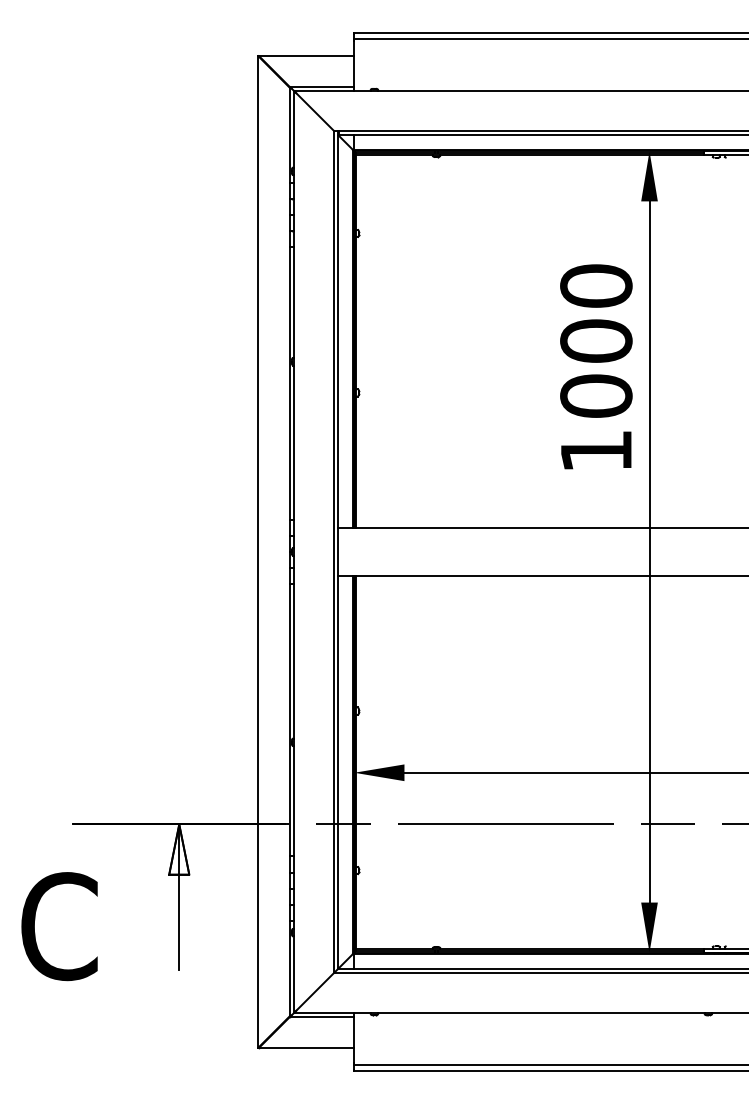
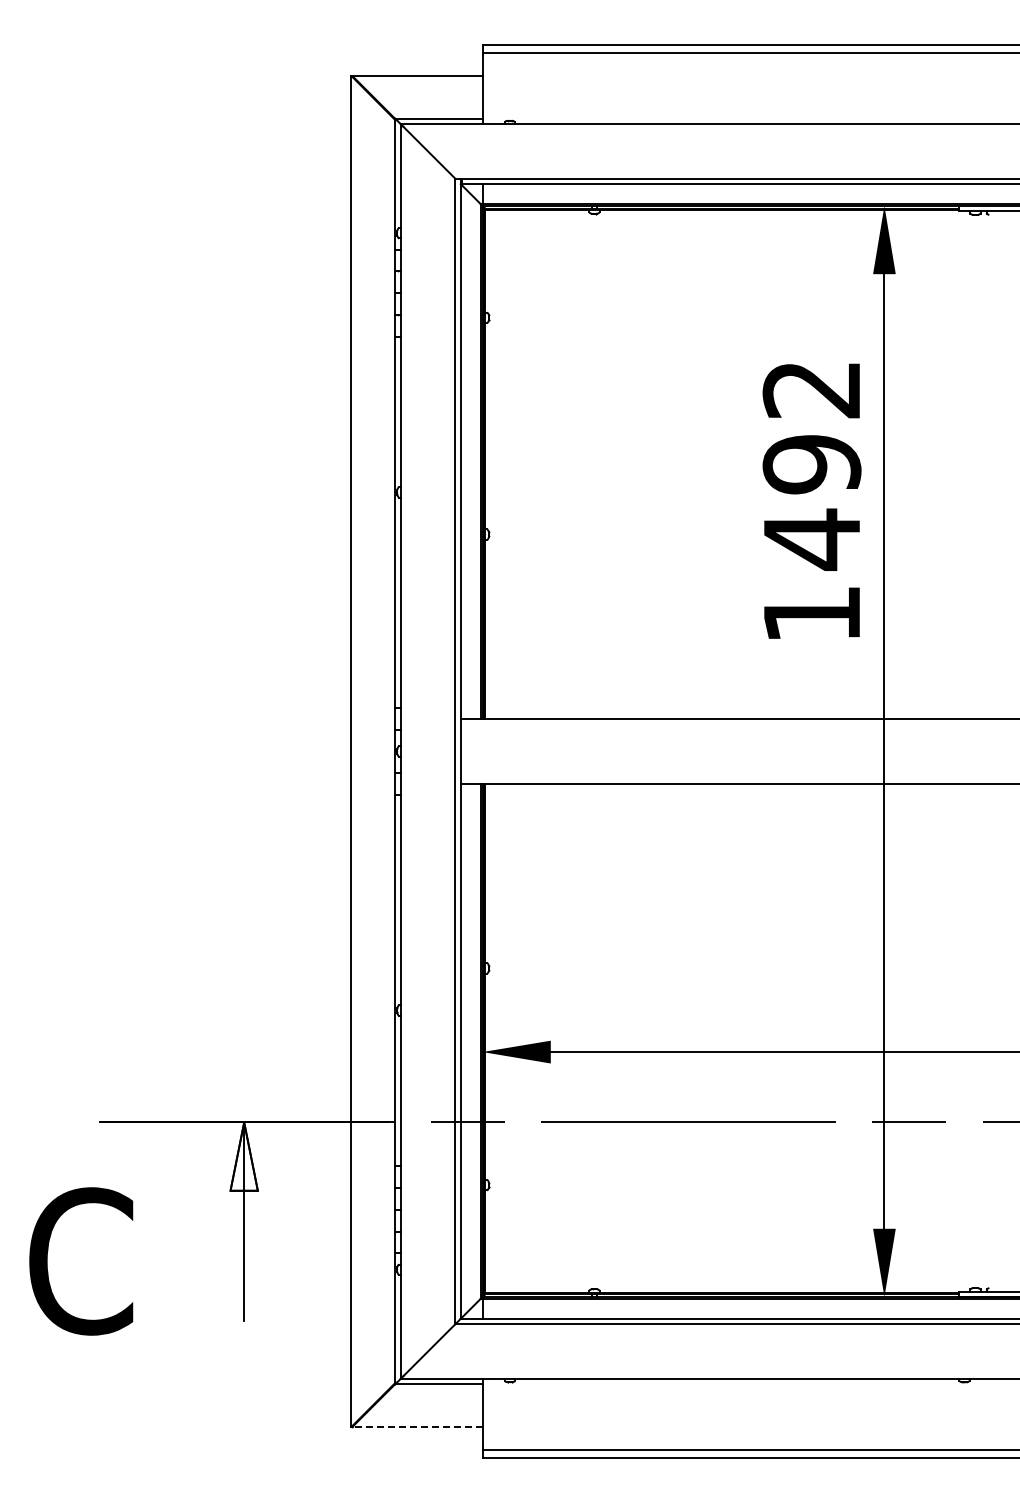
text: (595, 341) -> (811, 464), 1000 -> 1492
line: (306, 1048) -> (417, 1427), solid -> dashed

